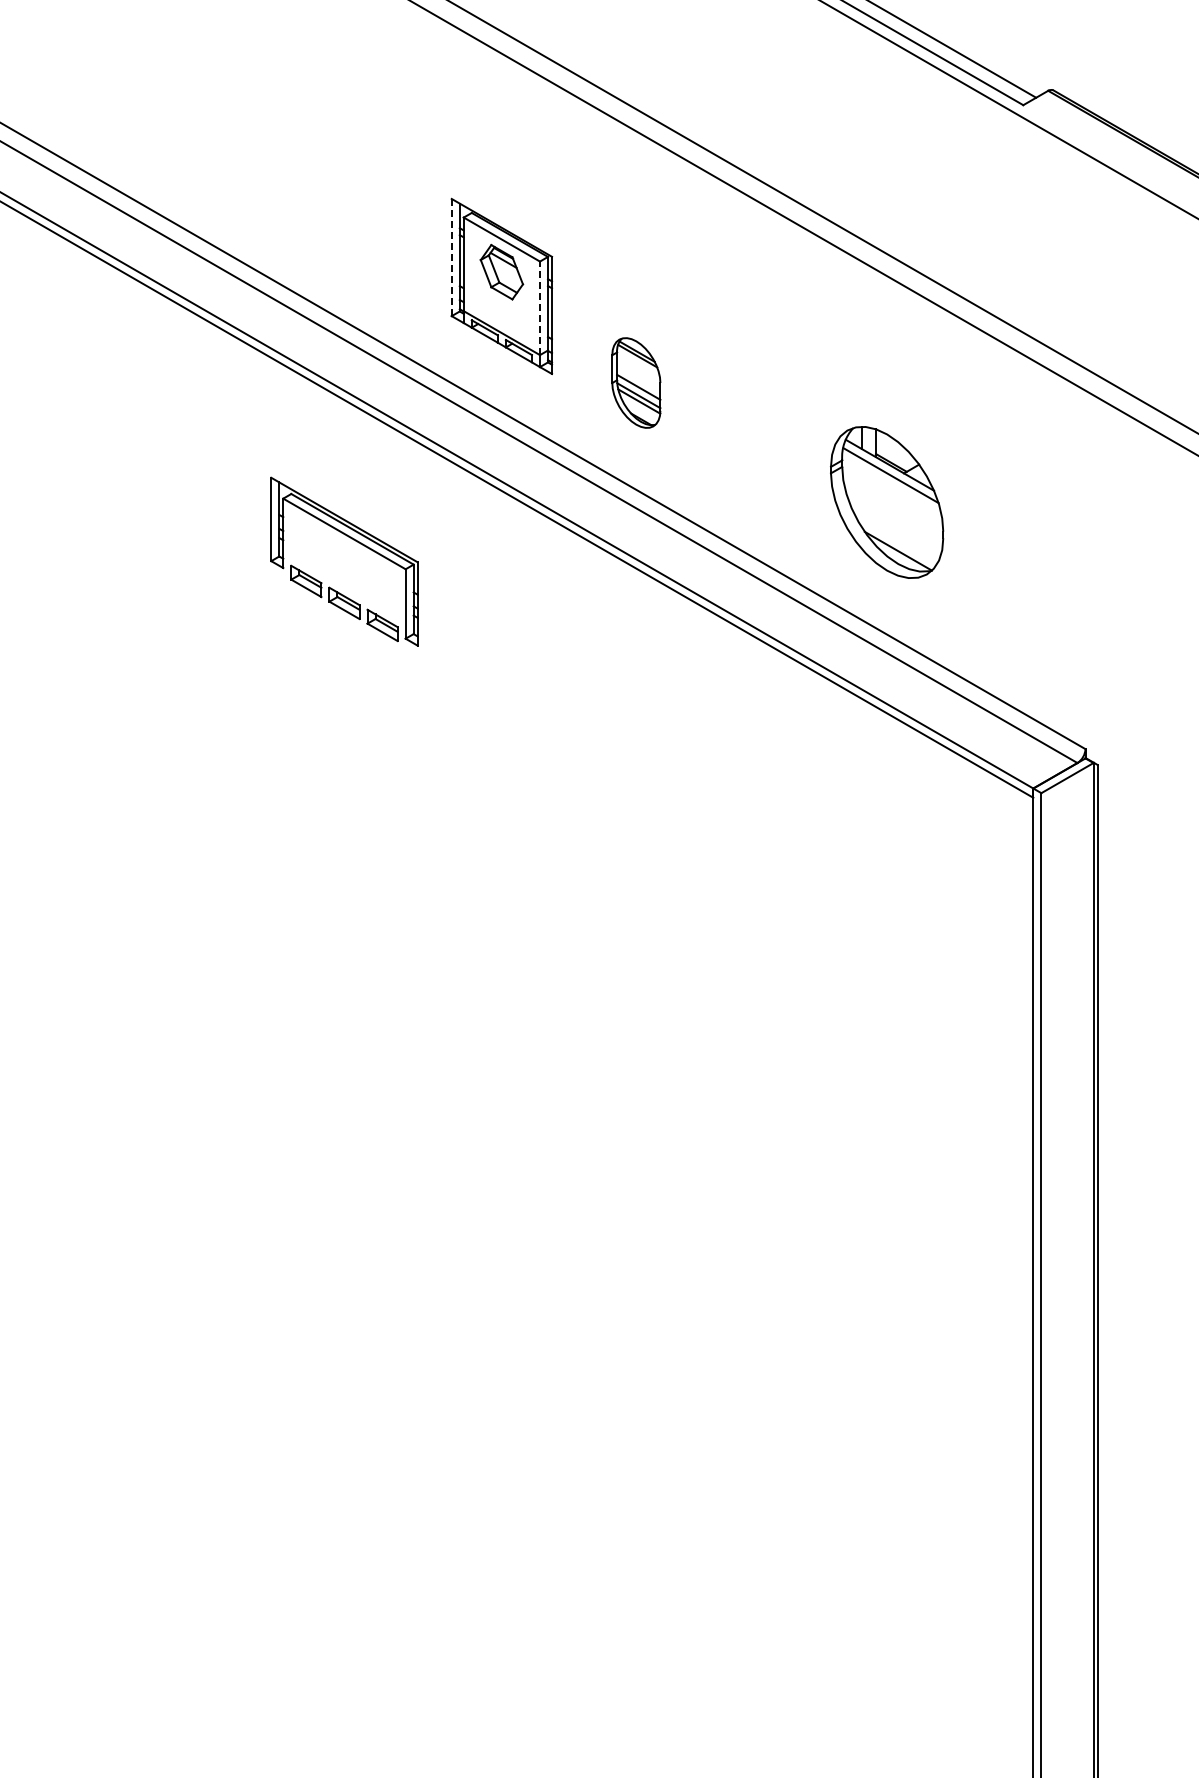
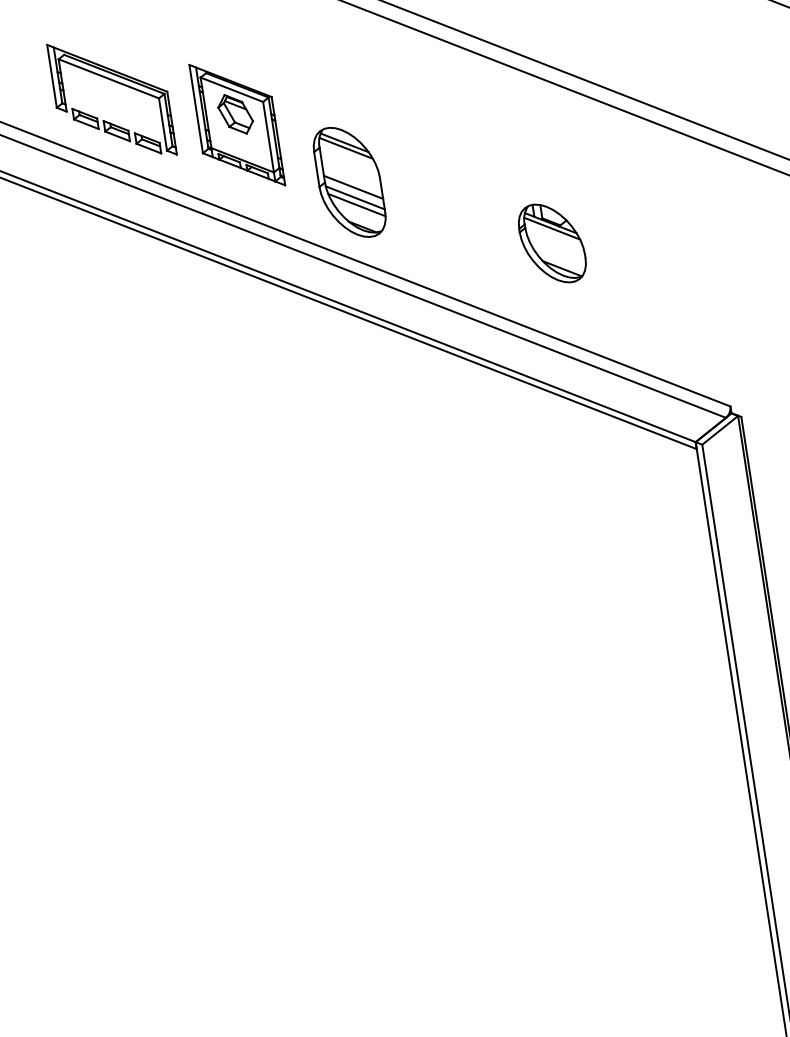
line: (451, 257) -> (196, 109), dashed -> solid
line: (540, 308) -> (268, 137), dashed -> solid
part: (636, 382) -> (349, 181), size x1.67
part: (886, 502) -> (552, 243), size x0.71
part: (358, 543) -> (120, 84), moved

